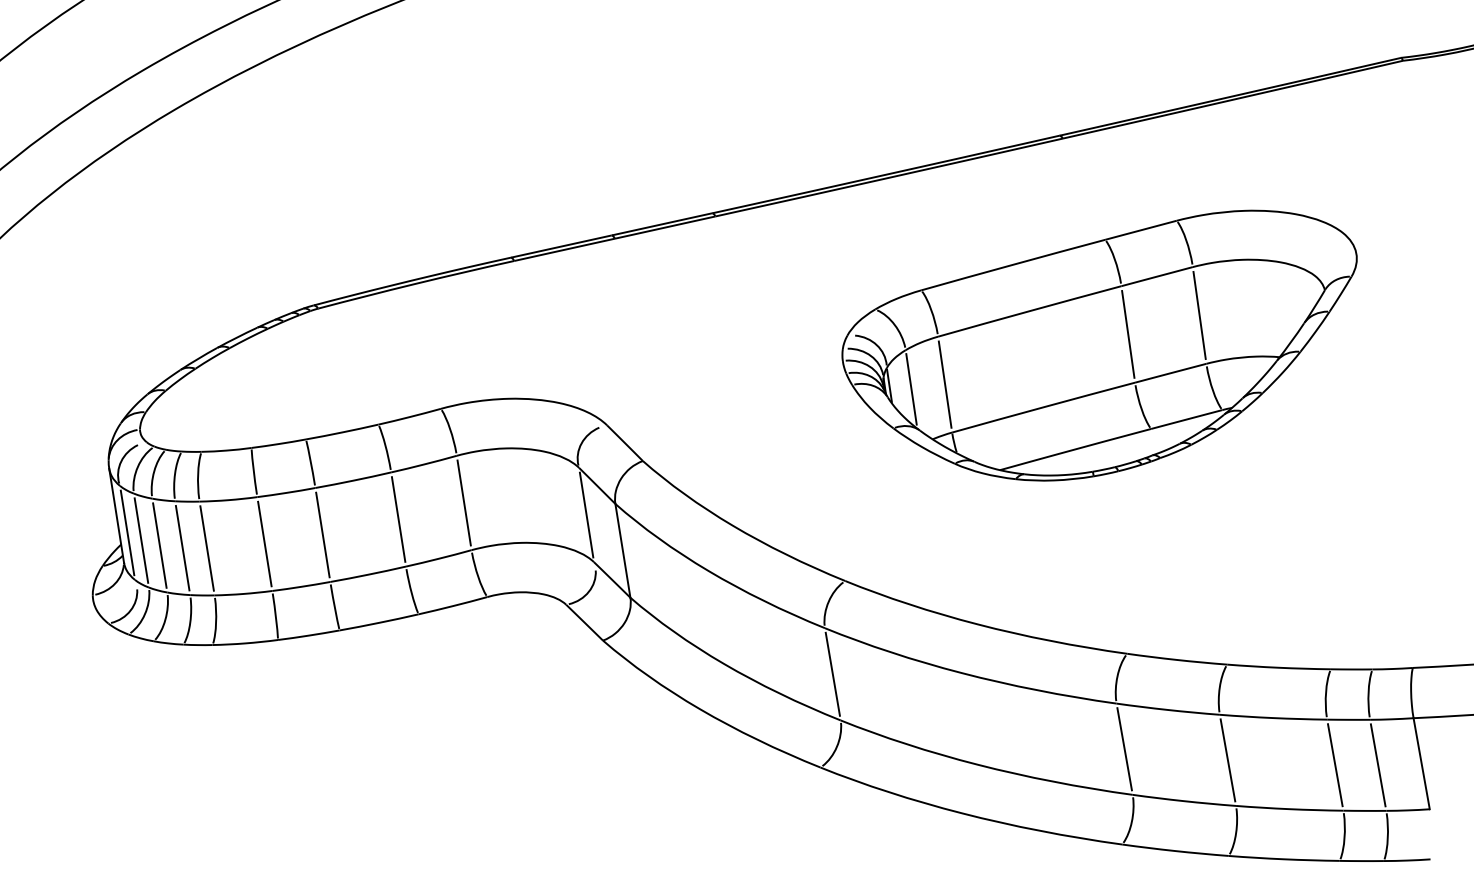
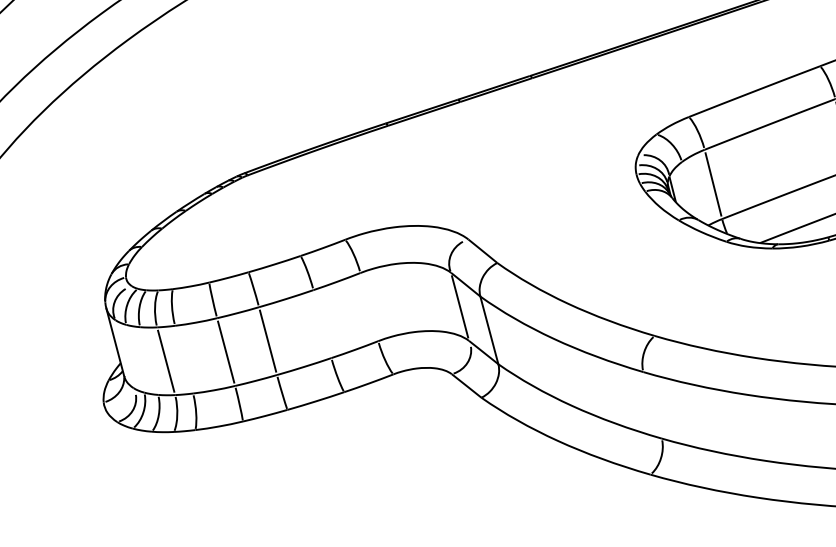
line: (911, 389) -> (689, 190), removed
line: (463, 502) -> (368, 306), removed
line: (398, 519) -> (322, 324), removed
line: (127, 532) -> (124, 353), removed
line: (141, 540) -> (135, 358), removed
line: (159, 545) -> (148, 361), removed
line: (206, 548) -> (183, 359), removed
line: (832, 673) -> (652, 404), removed

